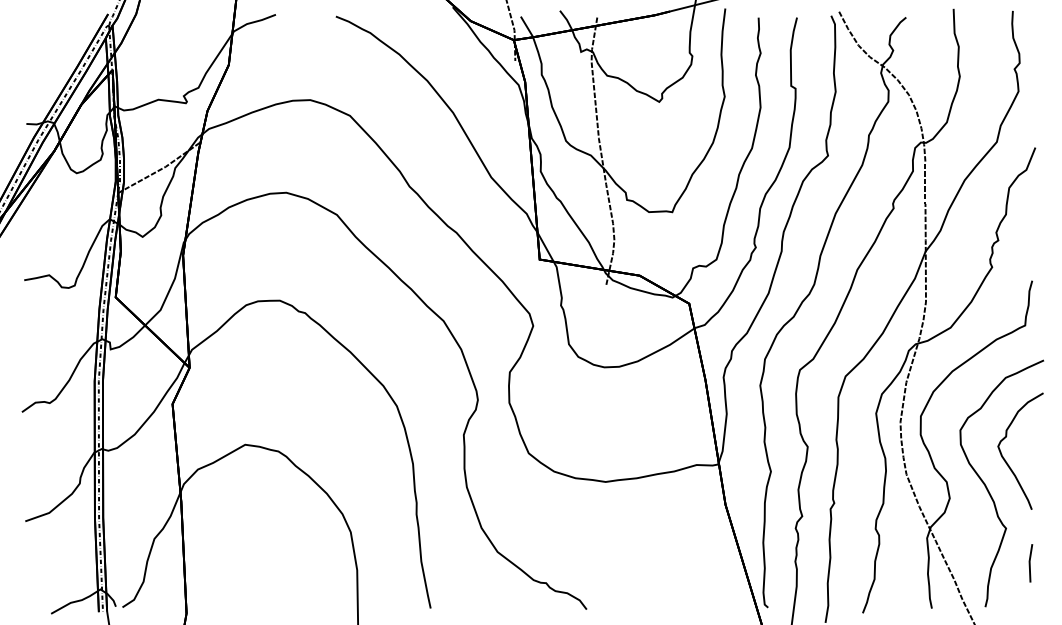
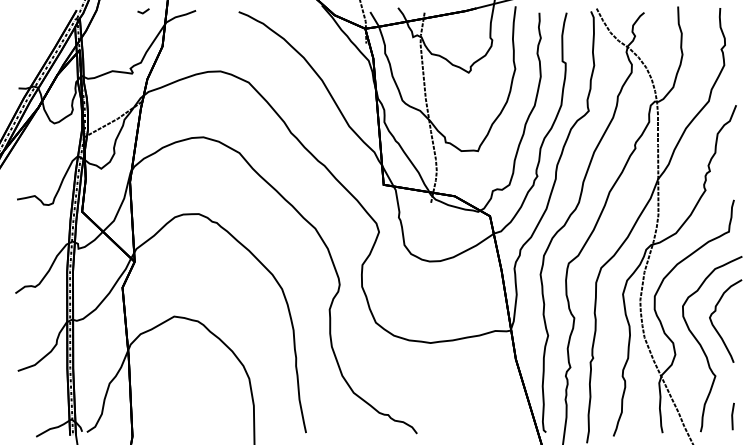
line: (202, 16) -> (143, 11), added
line: (1030, 563) -> (732, 416), moved

